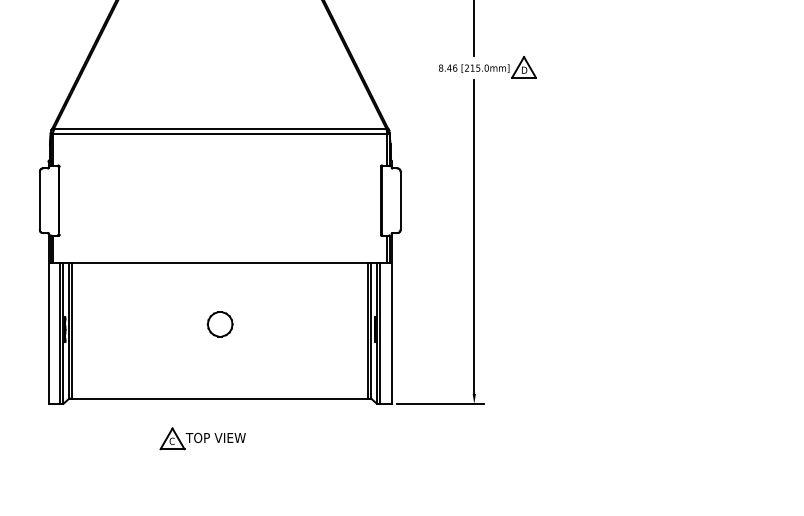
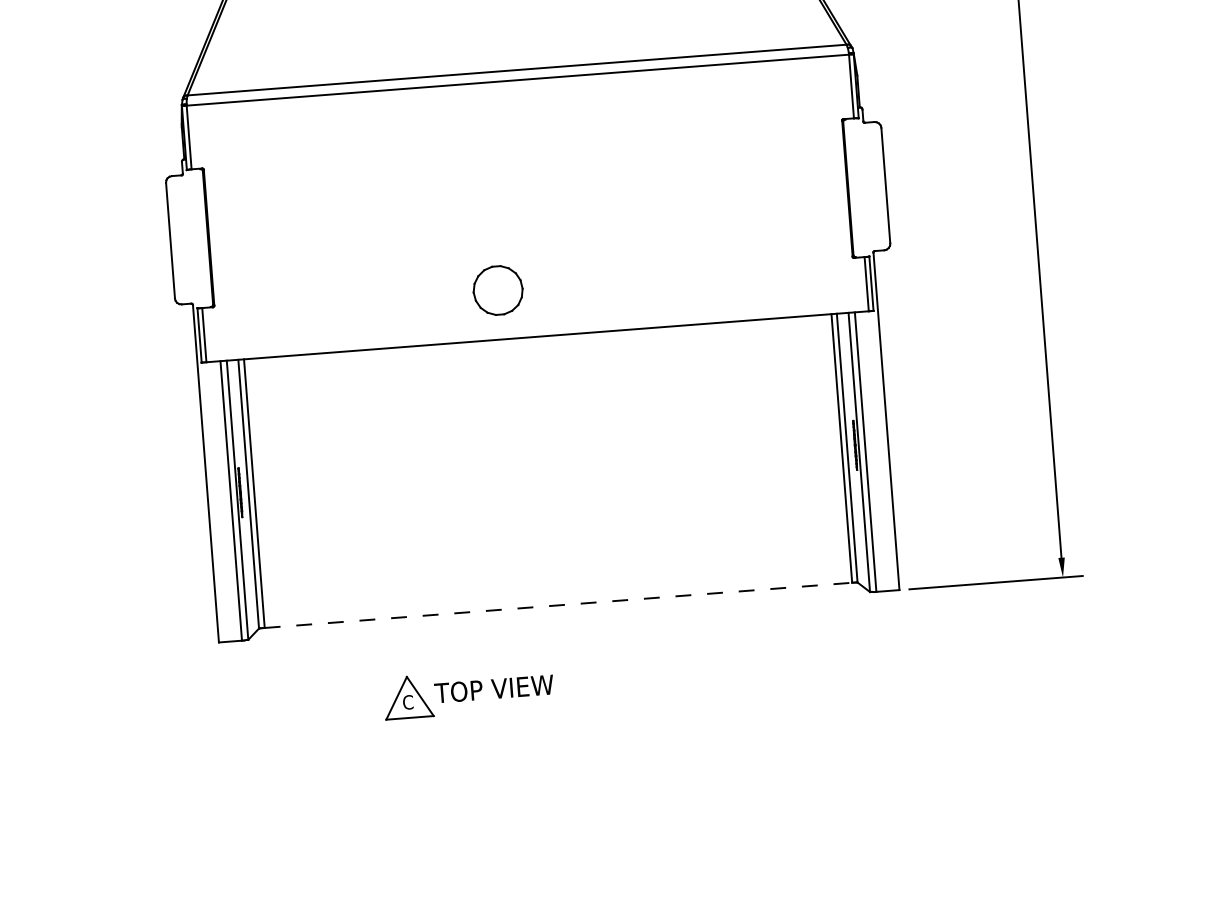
part: (219, 324) -> (496, 290), moved
line: (220, 398) -> (558, 605), solid -> dashed
part: (202, 438) -> (467, 692), moved

